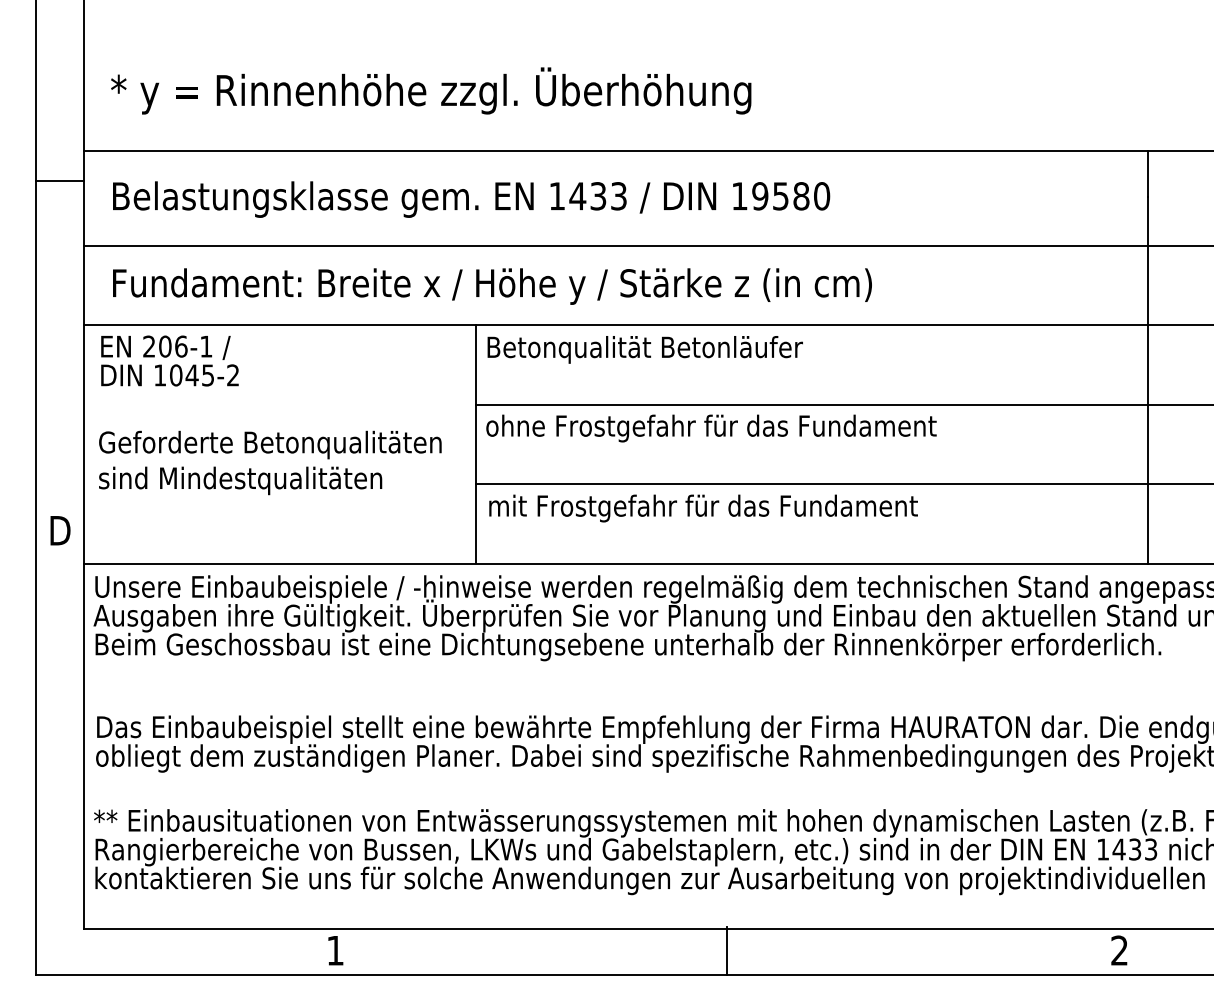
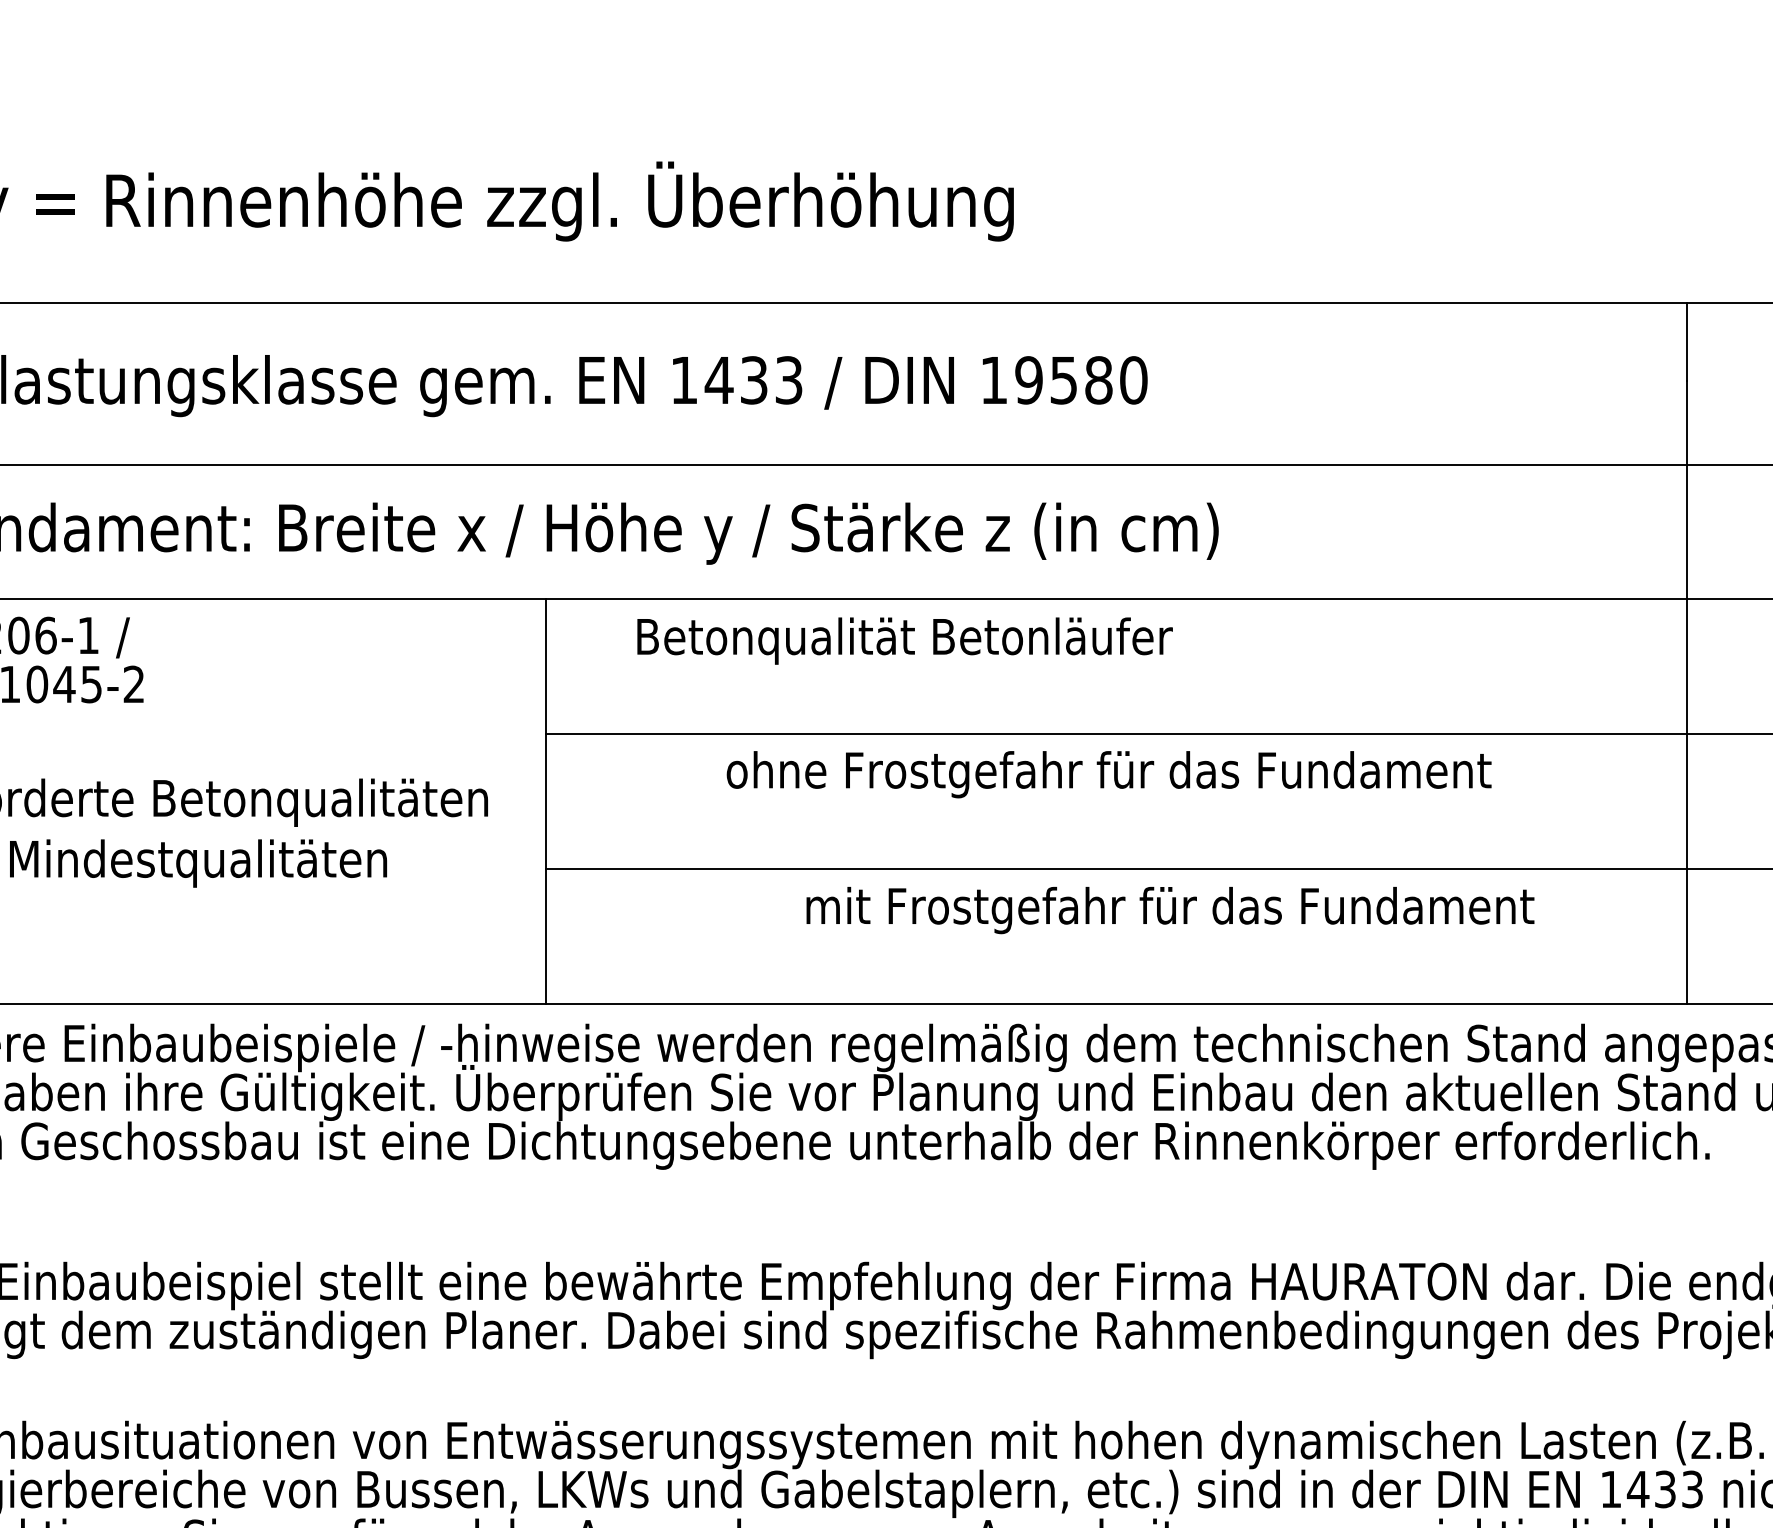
text: (644, 349) -> (903, 640), moved
text: (711, 428) -> (1109, 774), moved
text: (703, 508) -> (1170, 910), moved

